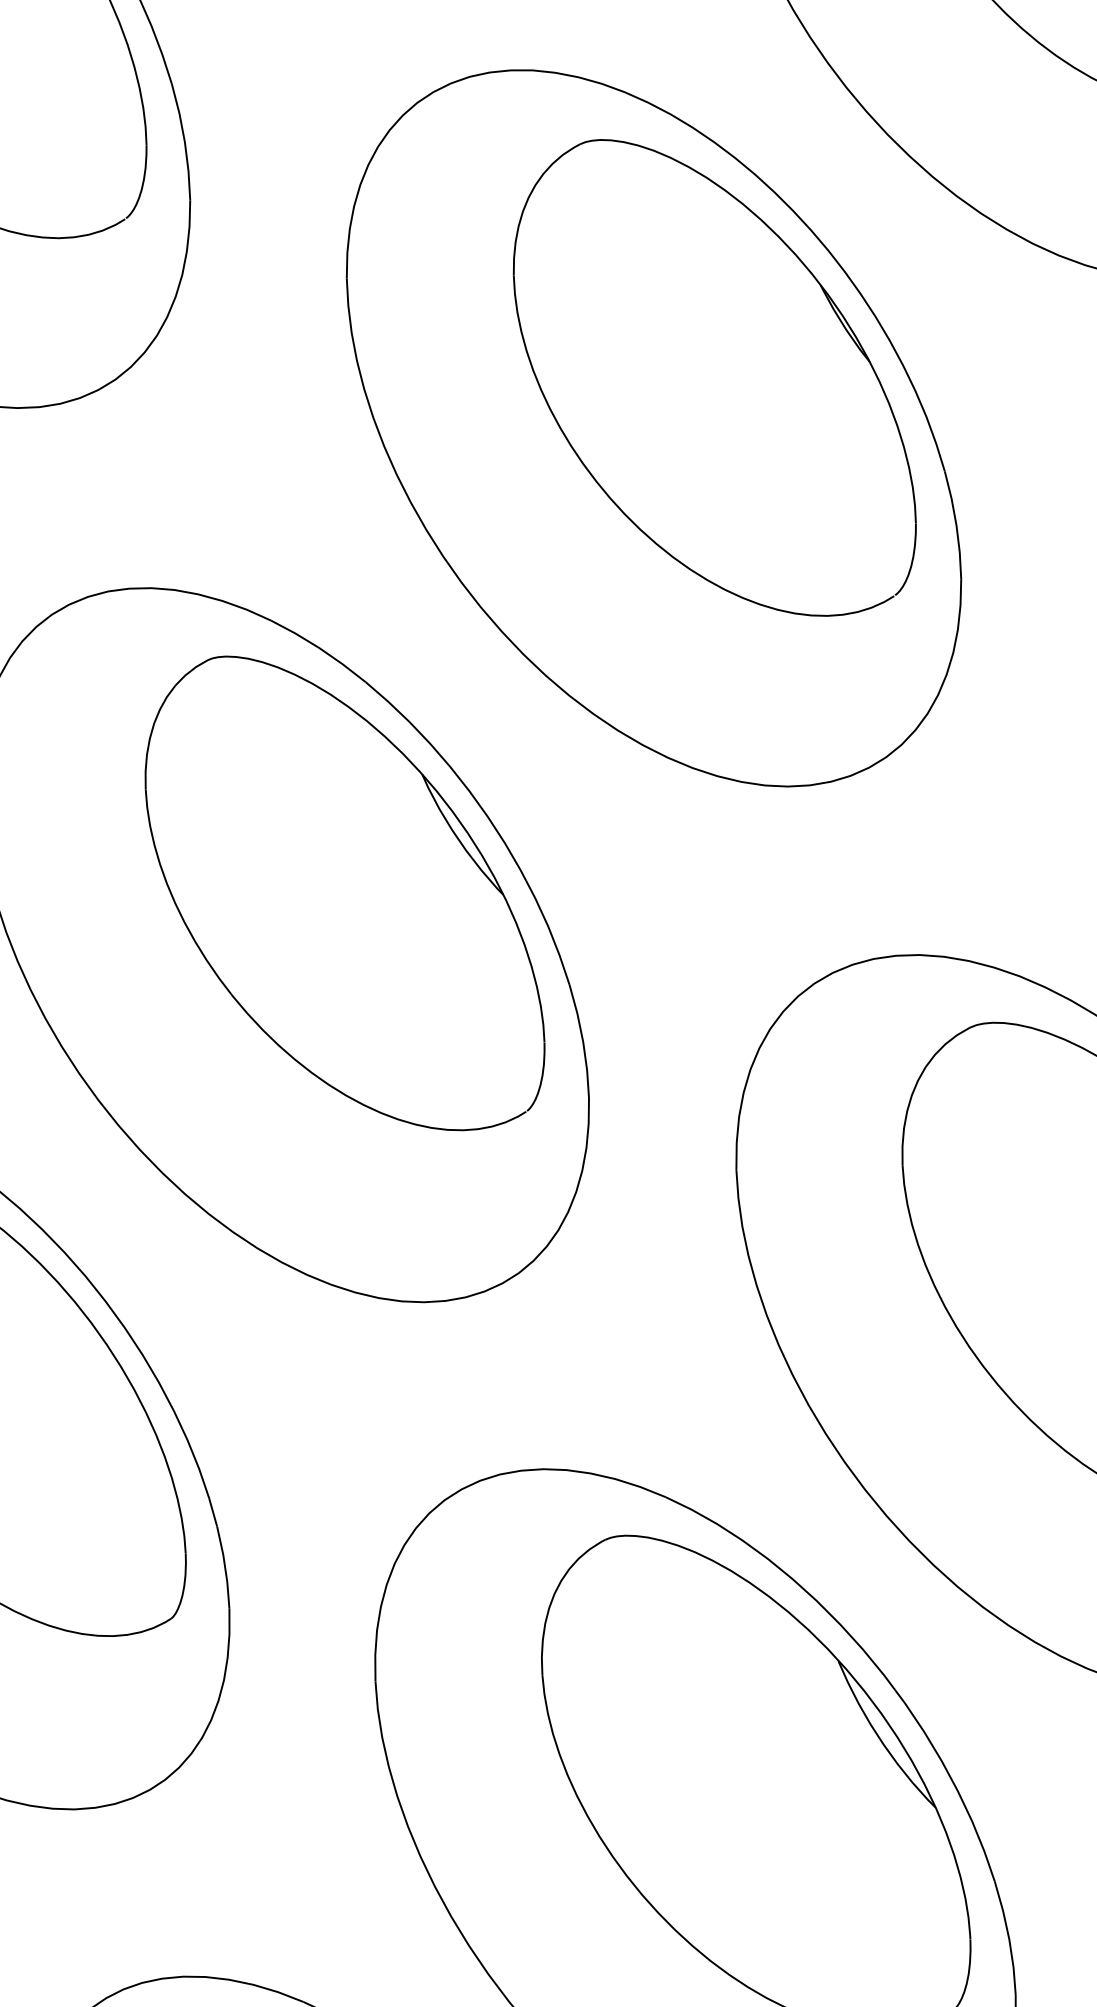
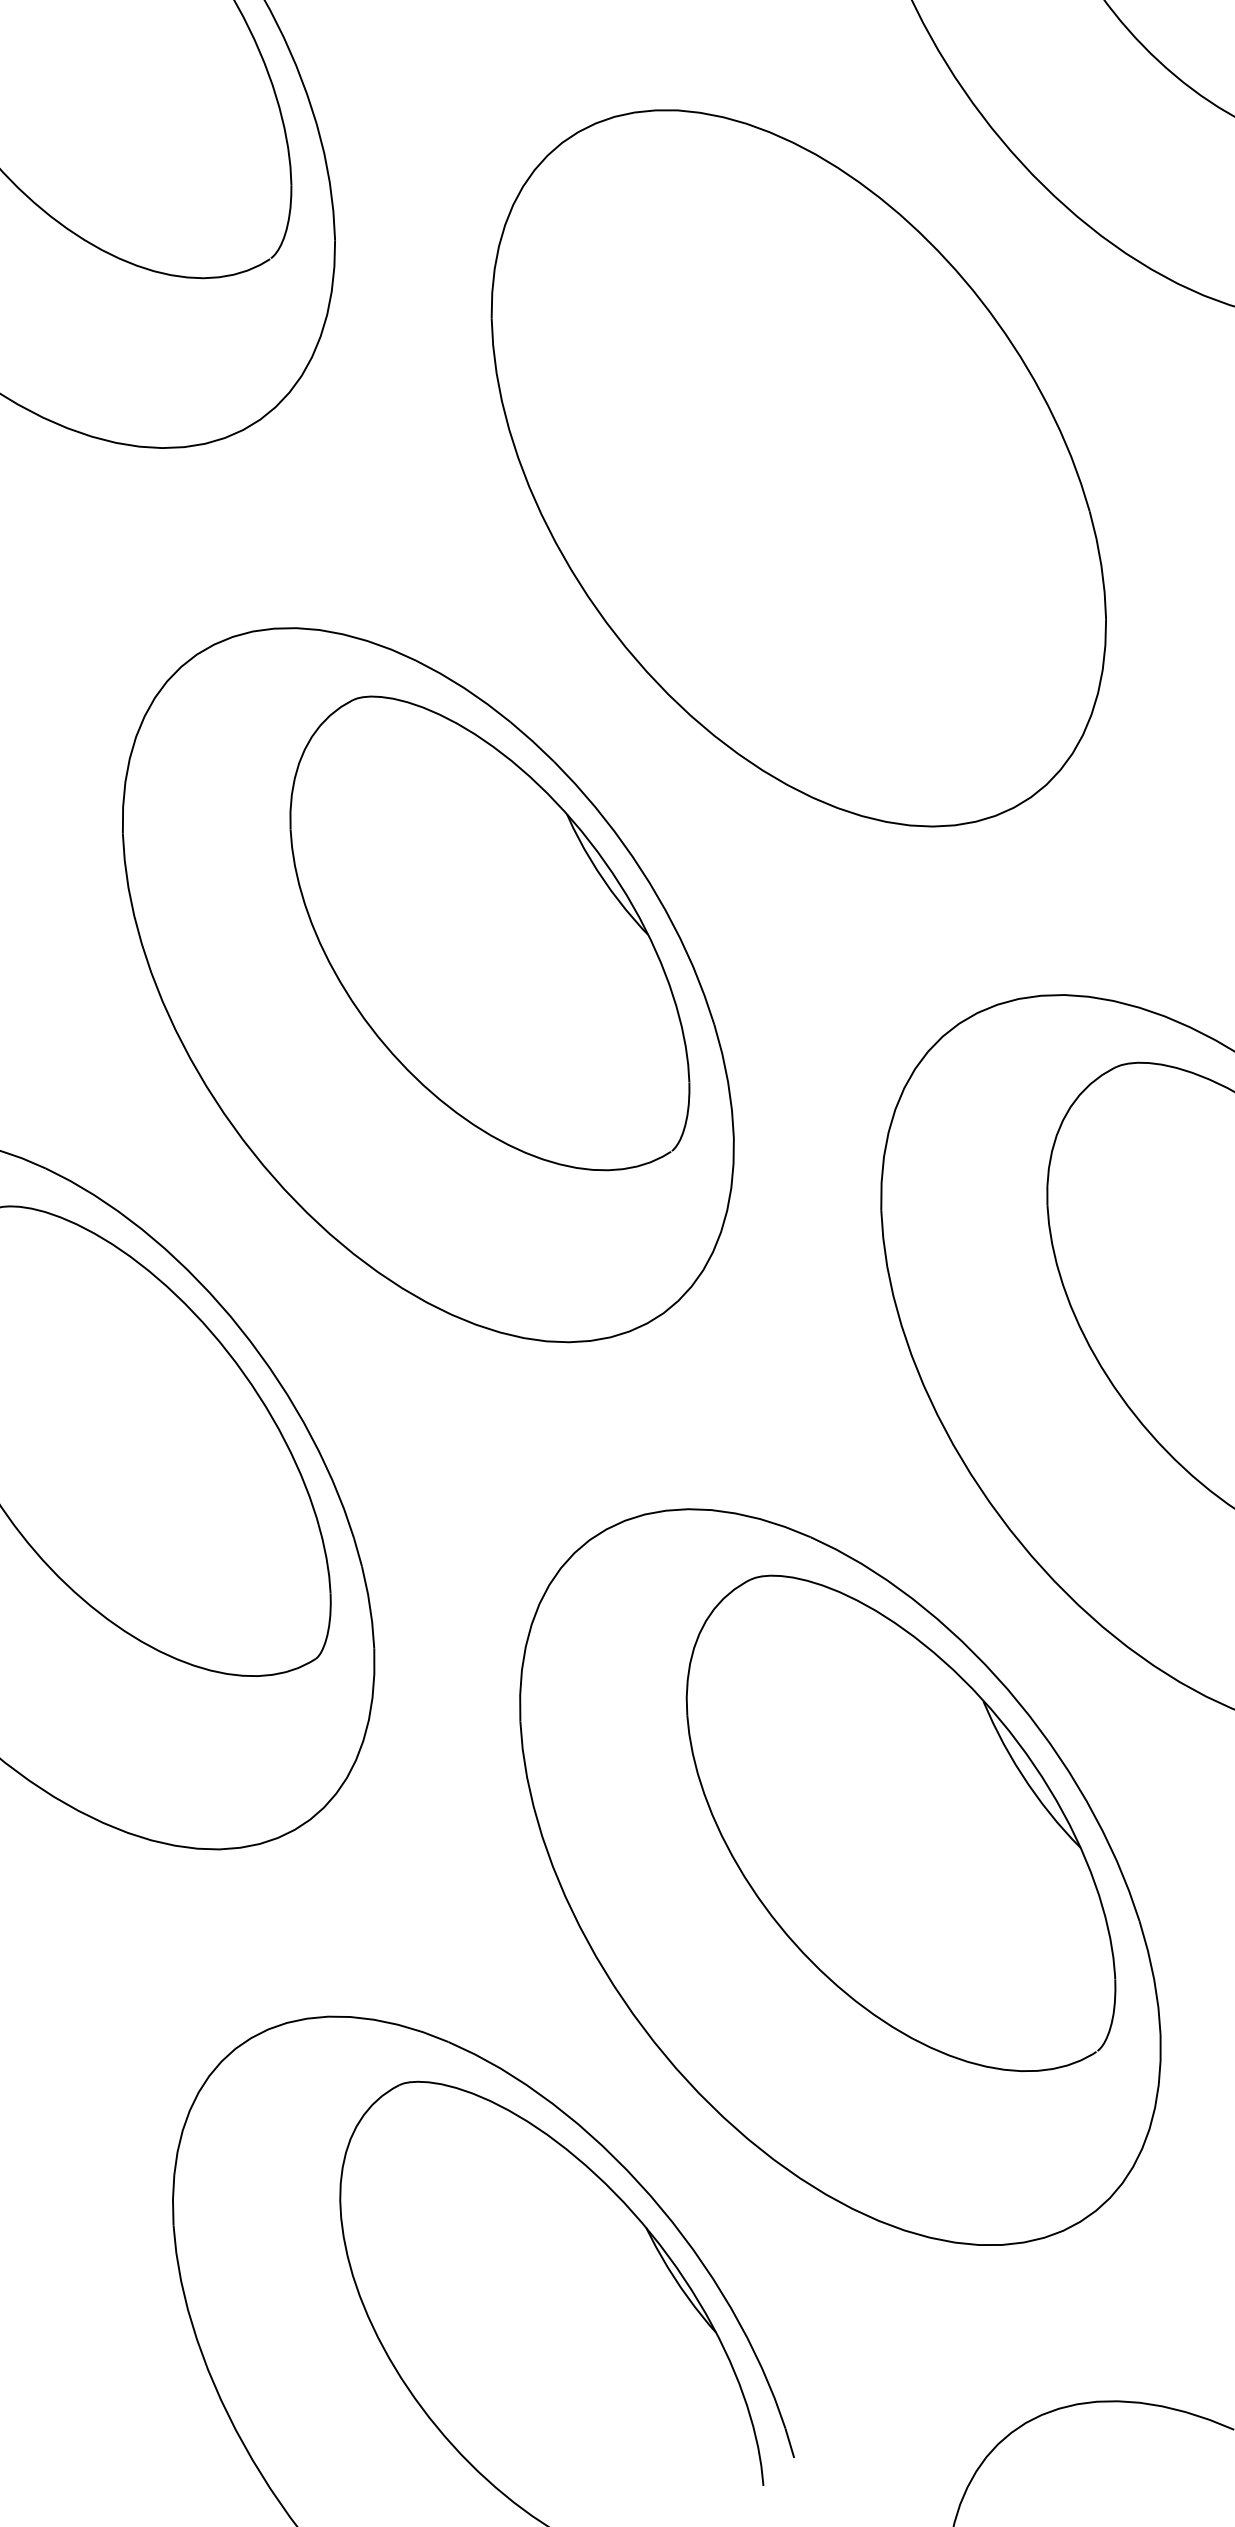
part: (714, 377) -> (859, 417), removed

